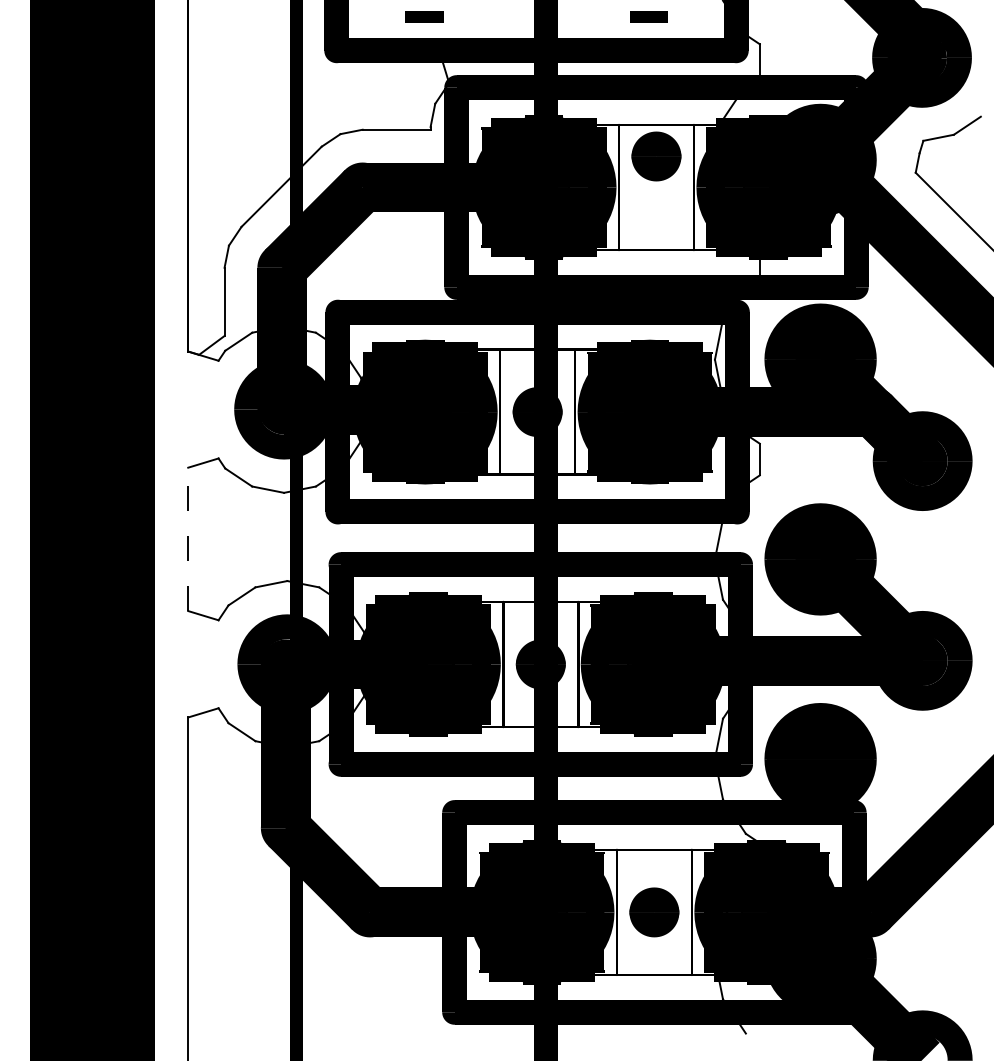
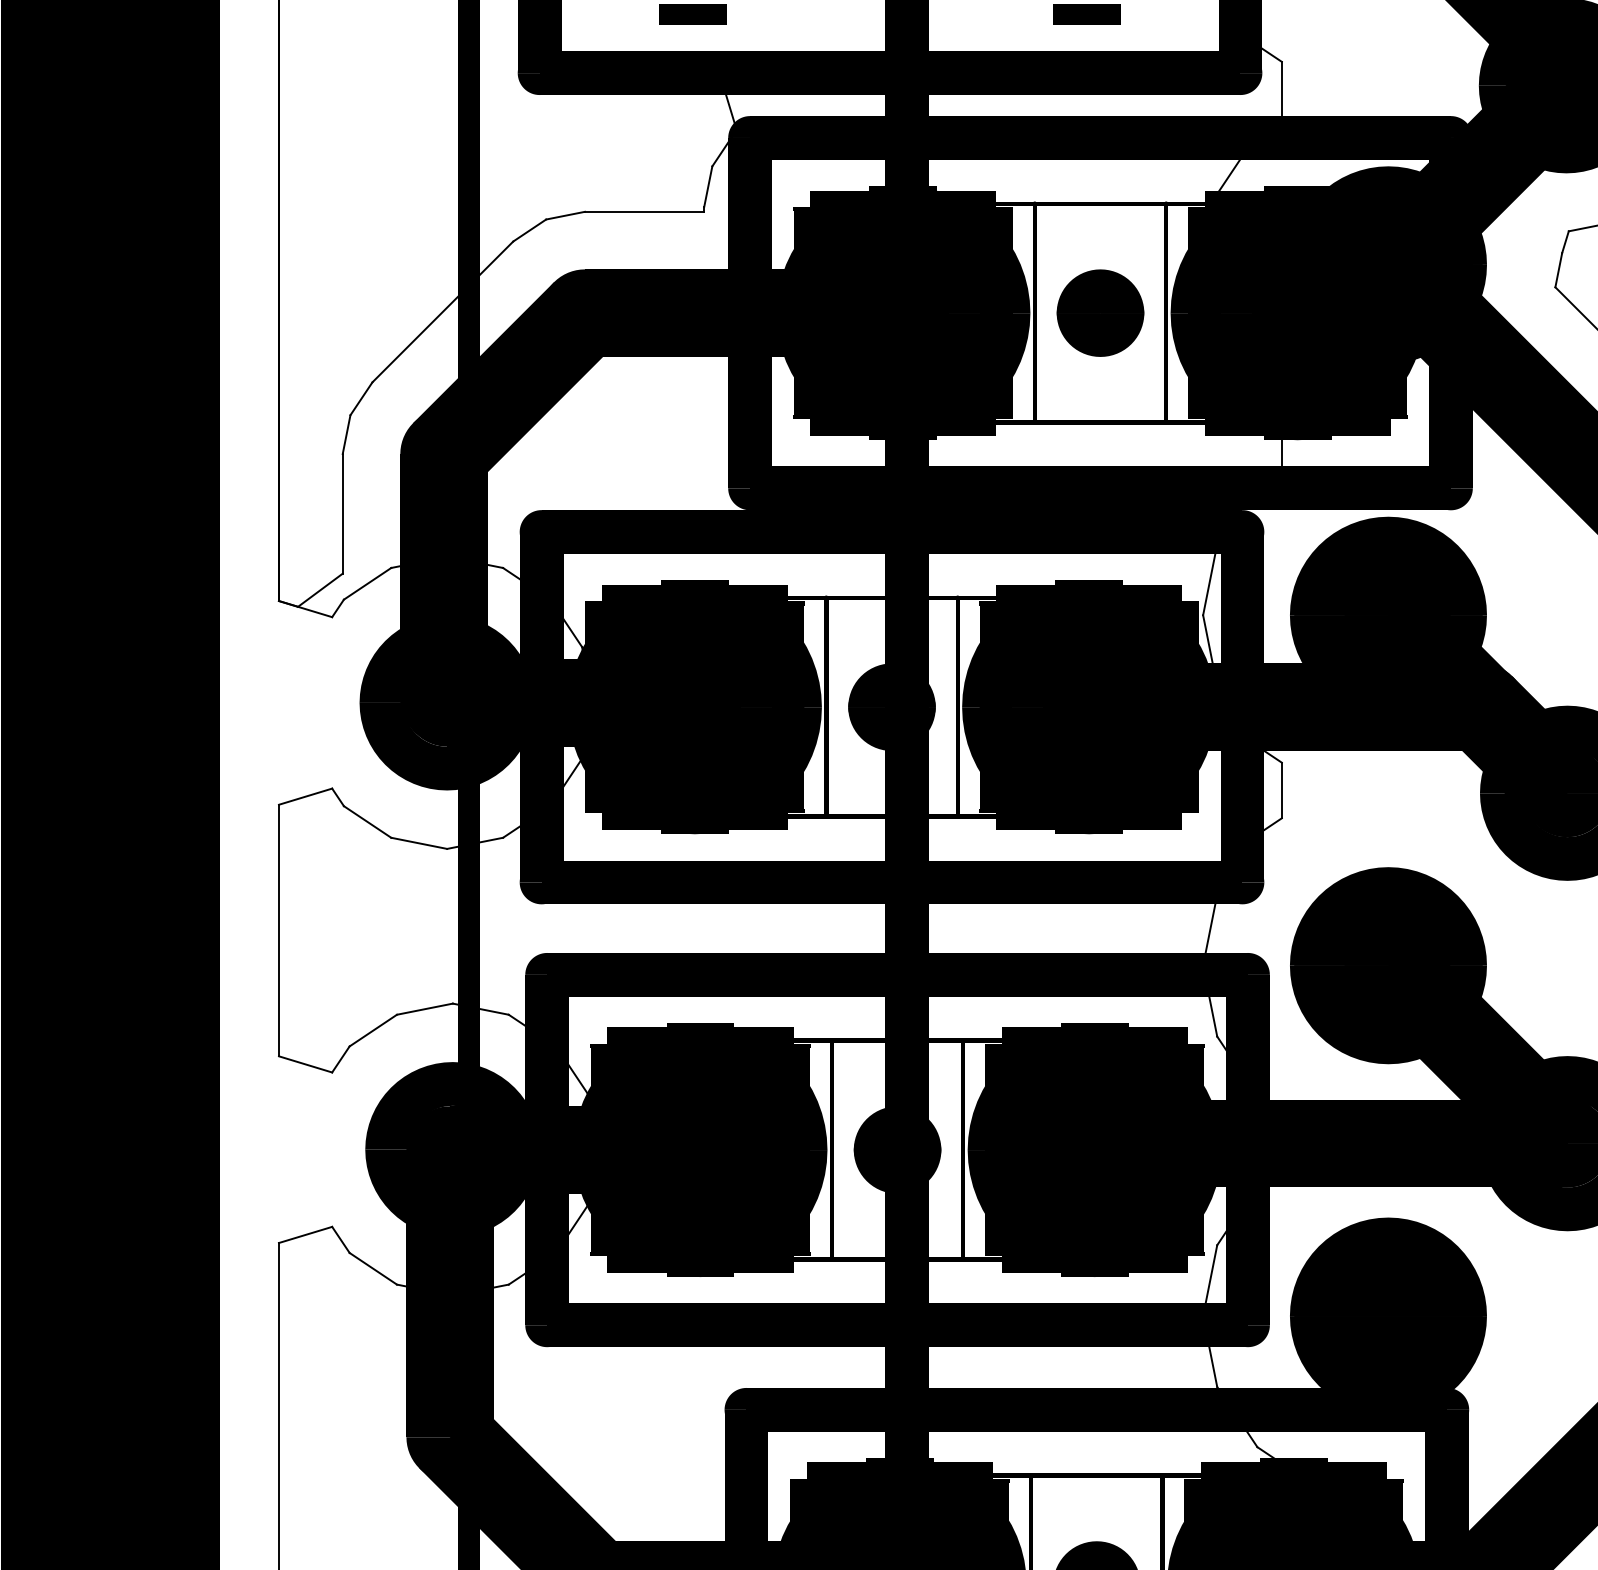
part: (656, 156) -> (1100, 313), moved
line: (188, 539) -> (279, 930), dashed -> solid

